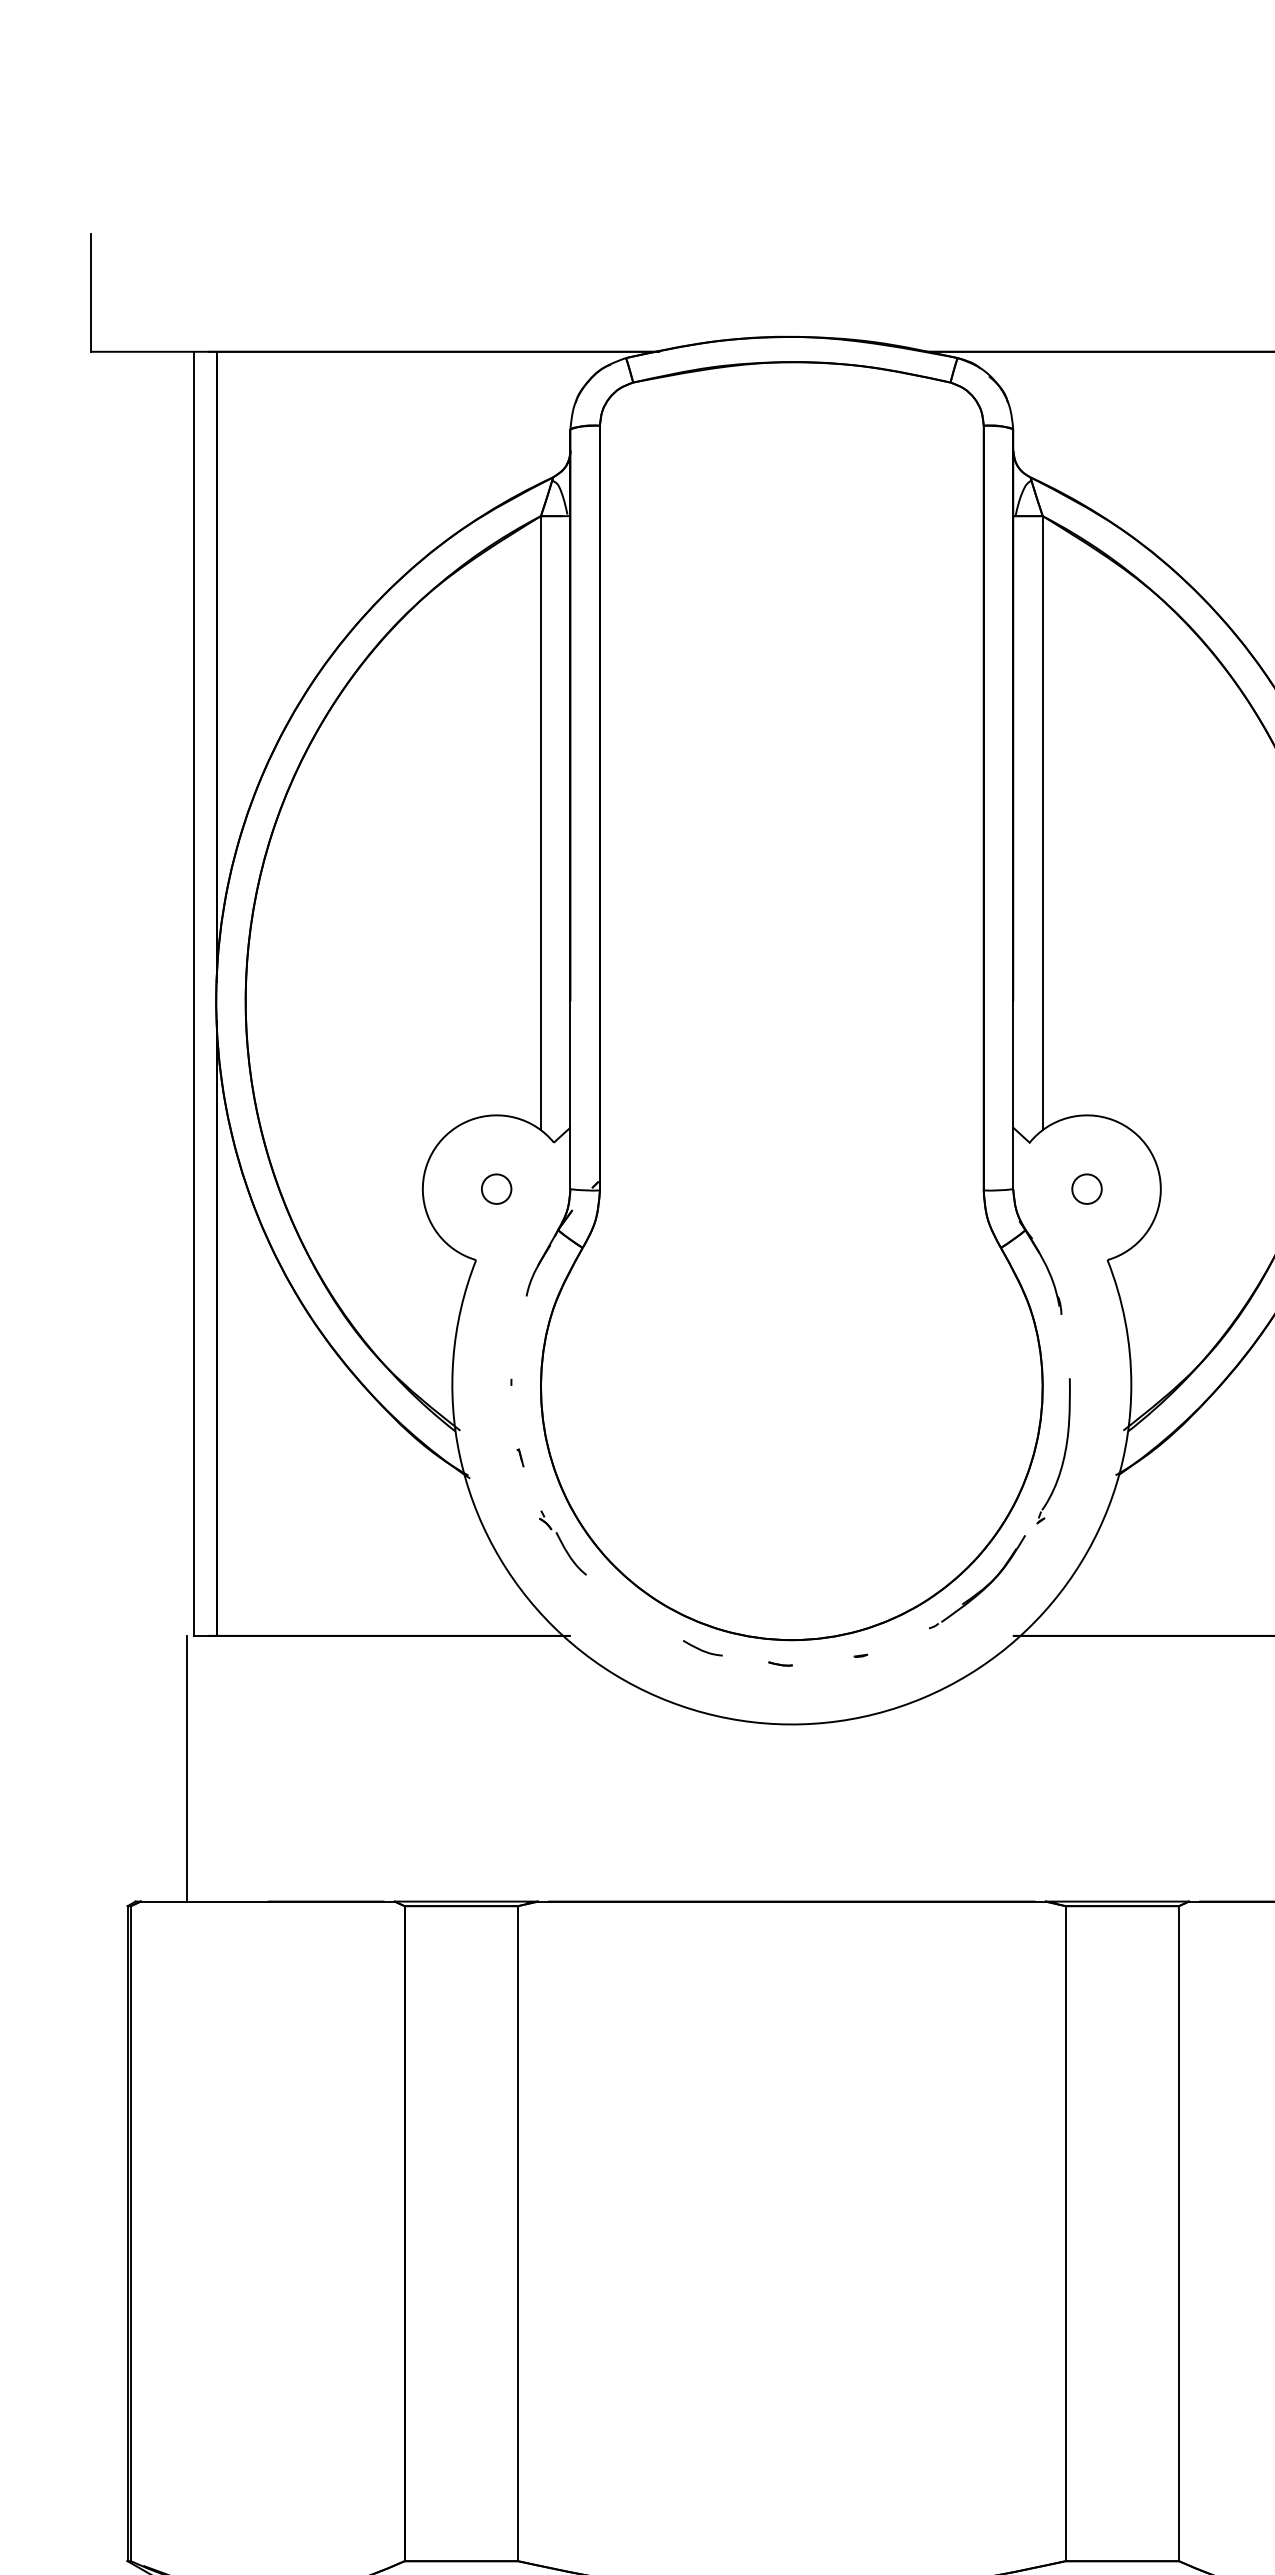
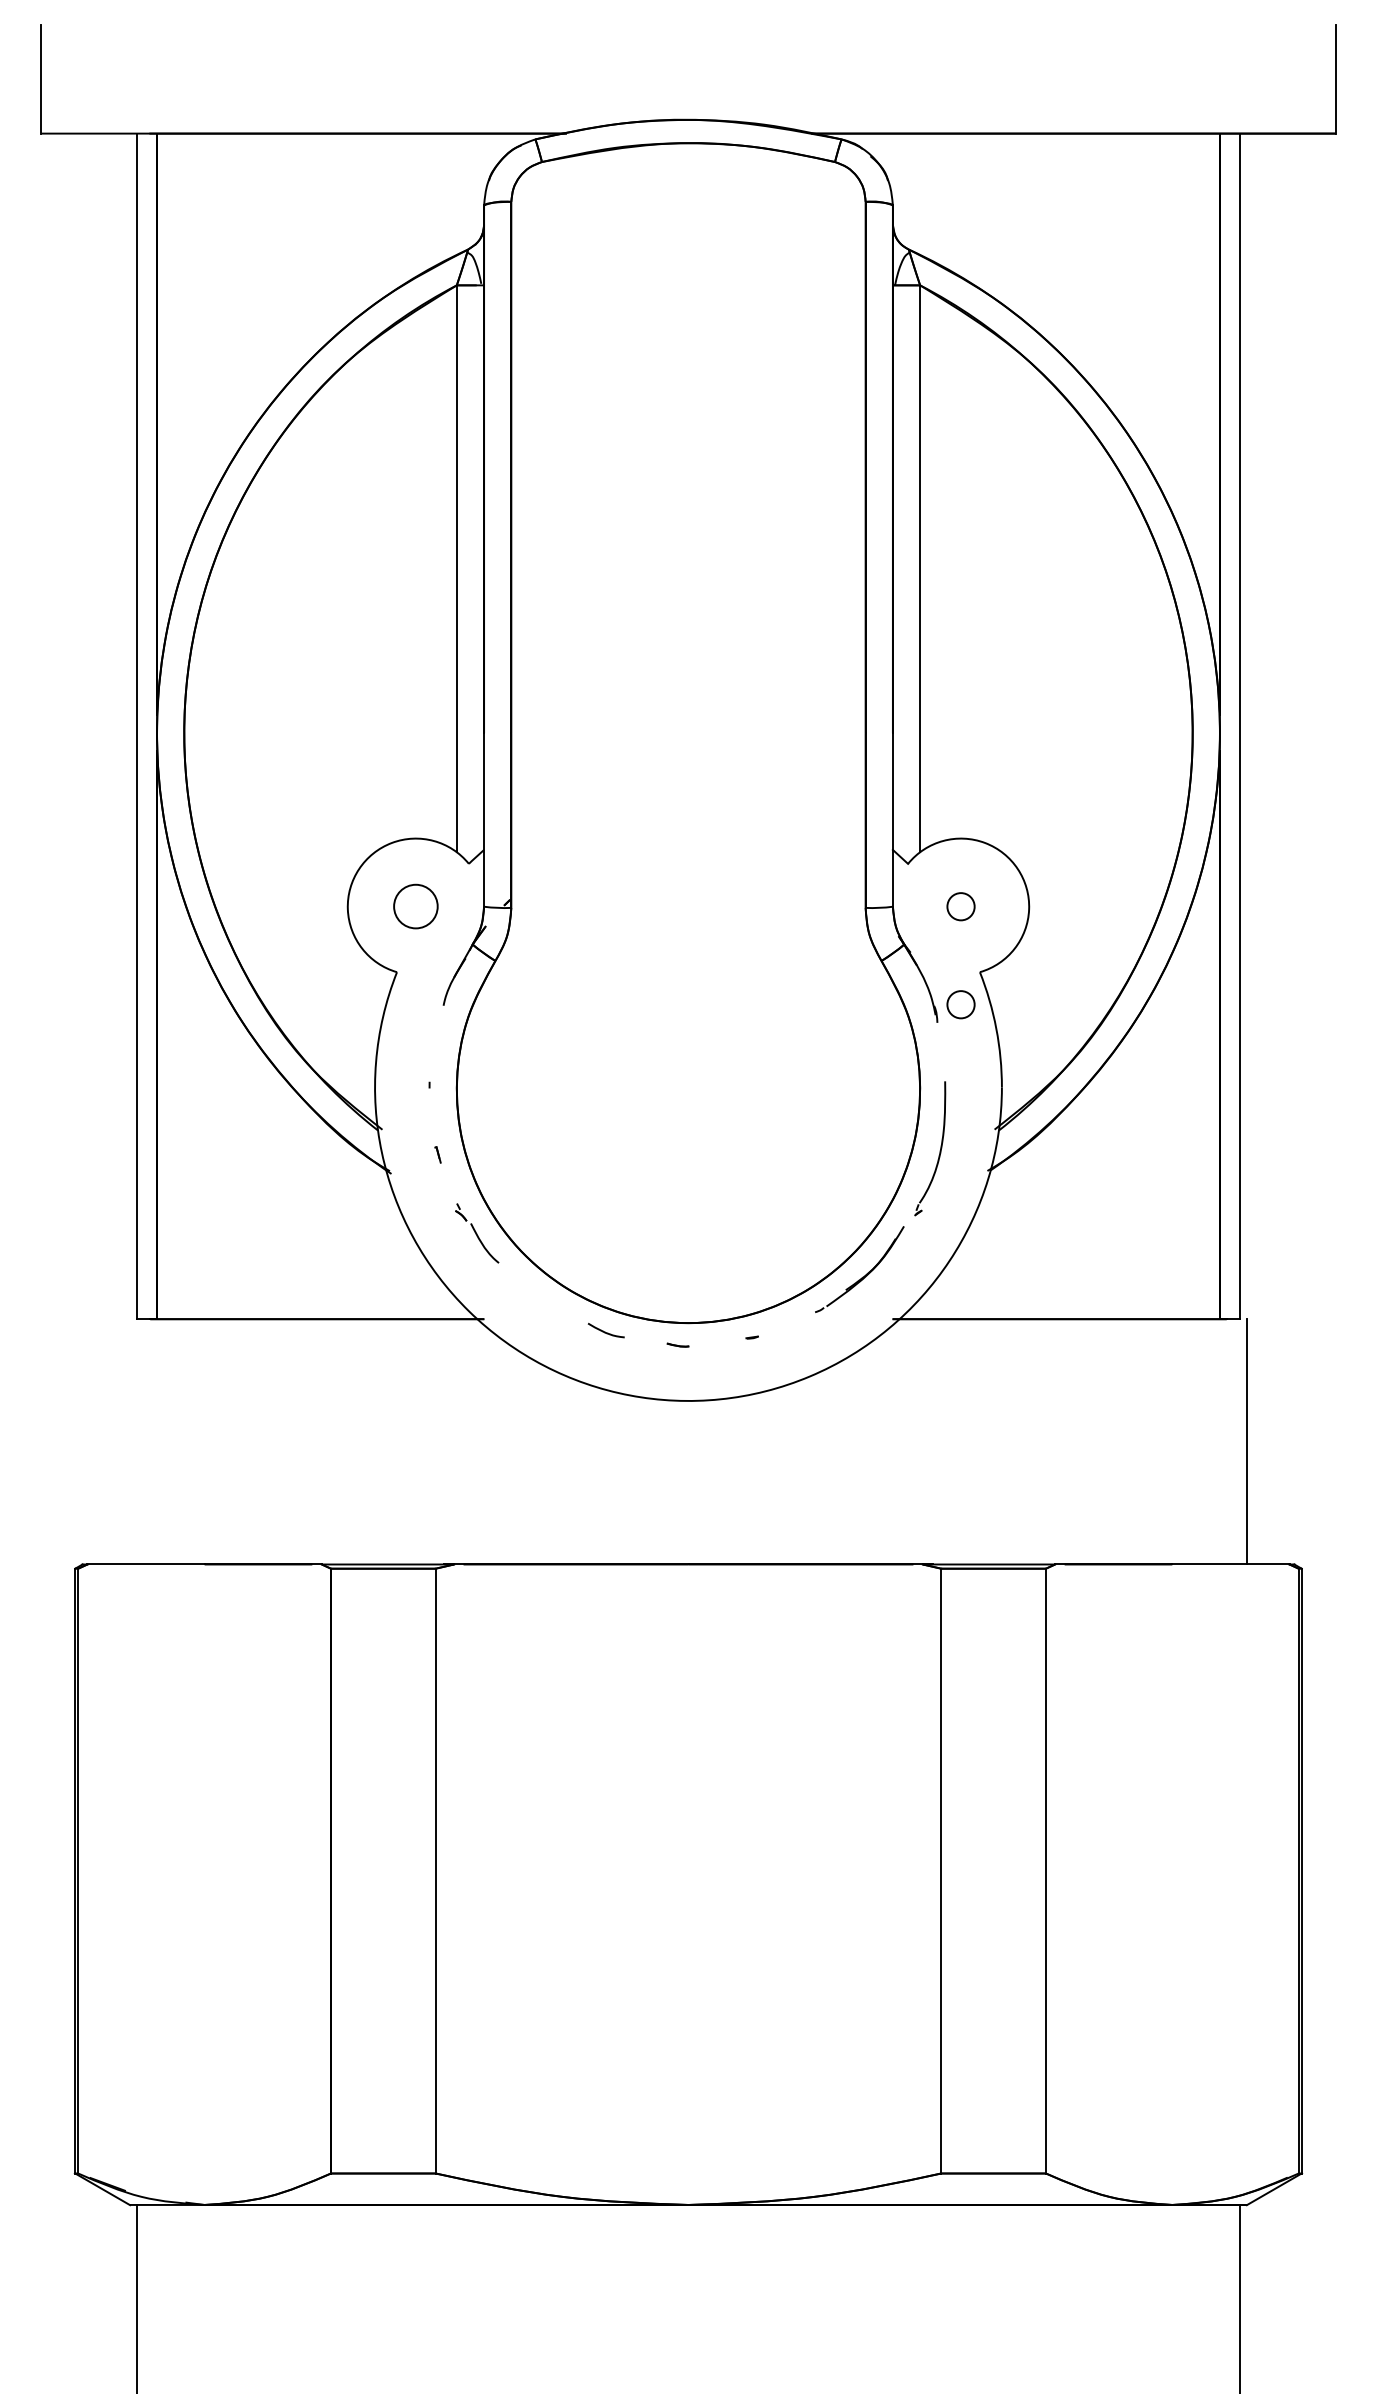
circle: (496, 1188) -> (415, 906), size x1.6
circle: (1086, 1295) -> (960, 1004), added
line: (186, 1768) -> (129, 1441), removed

